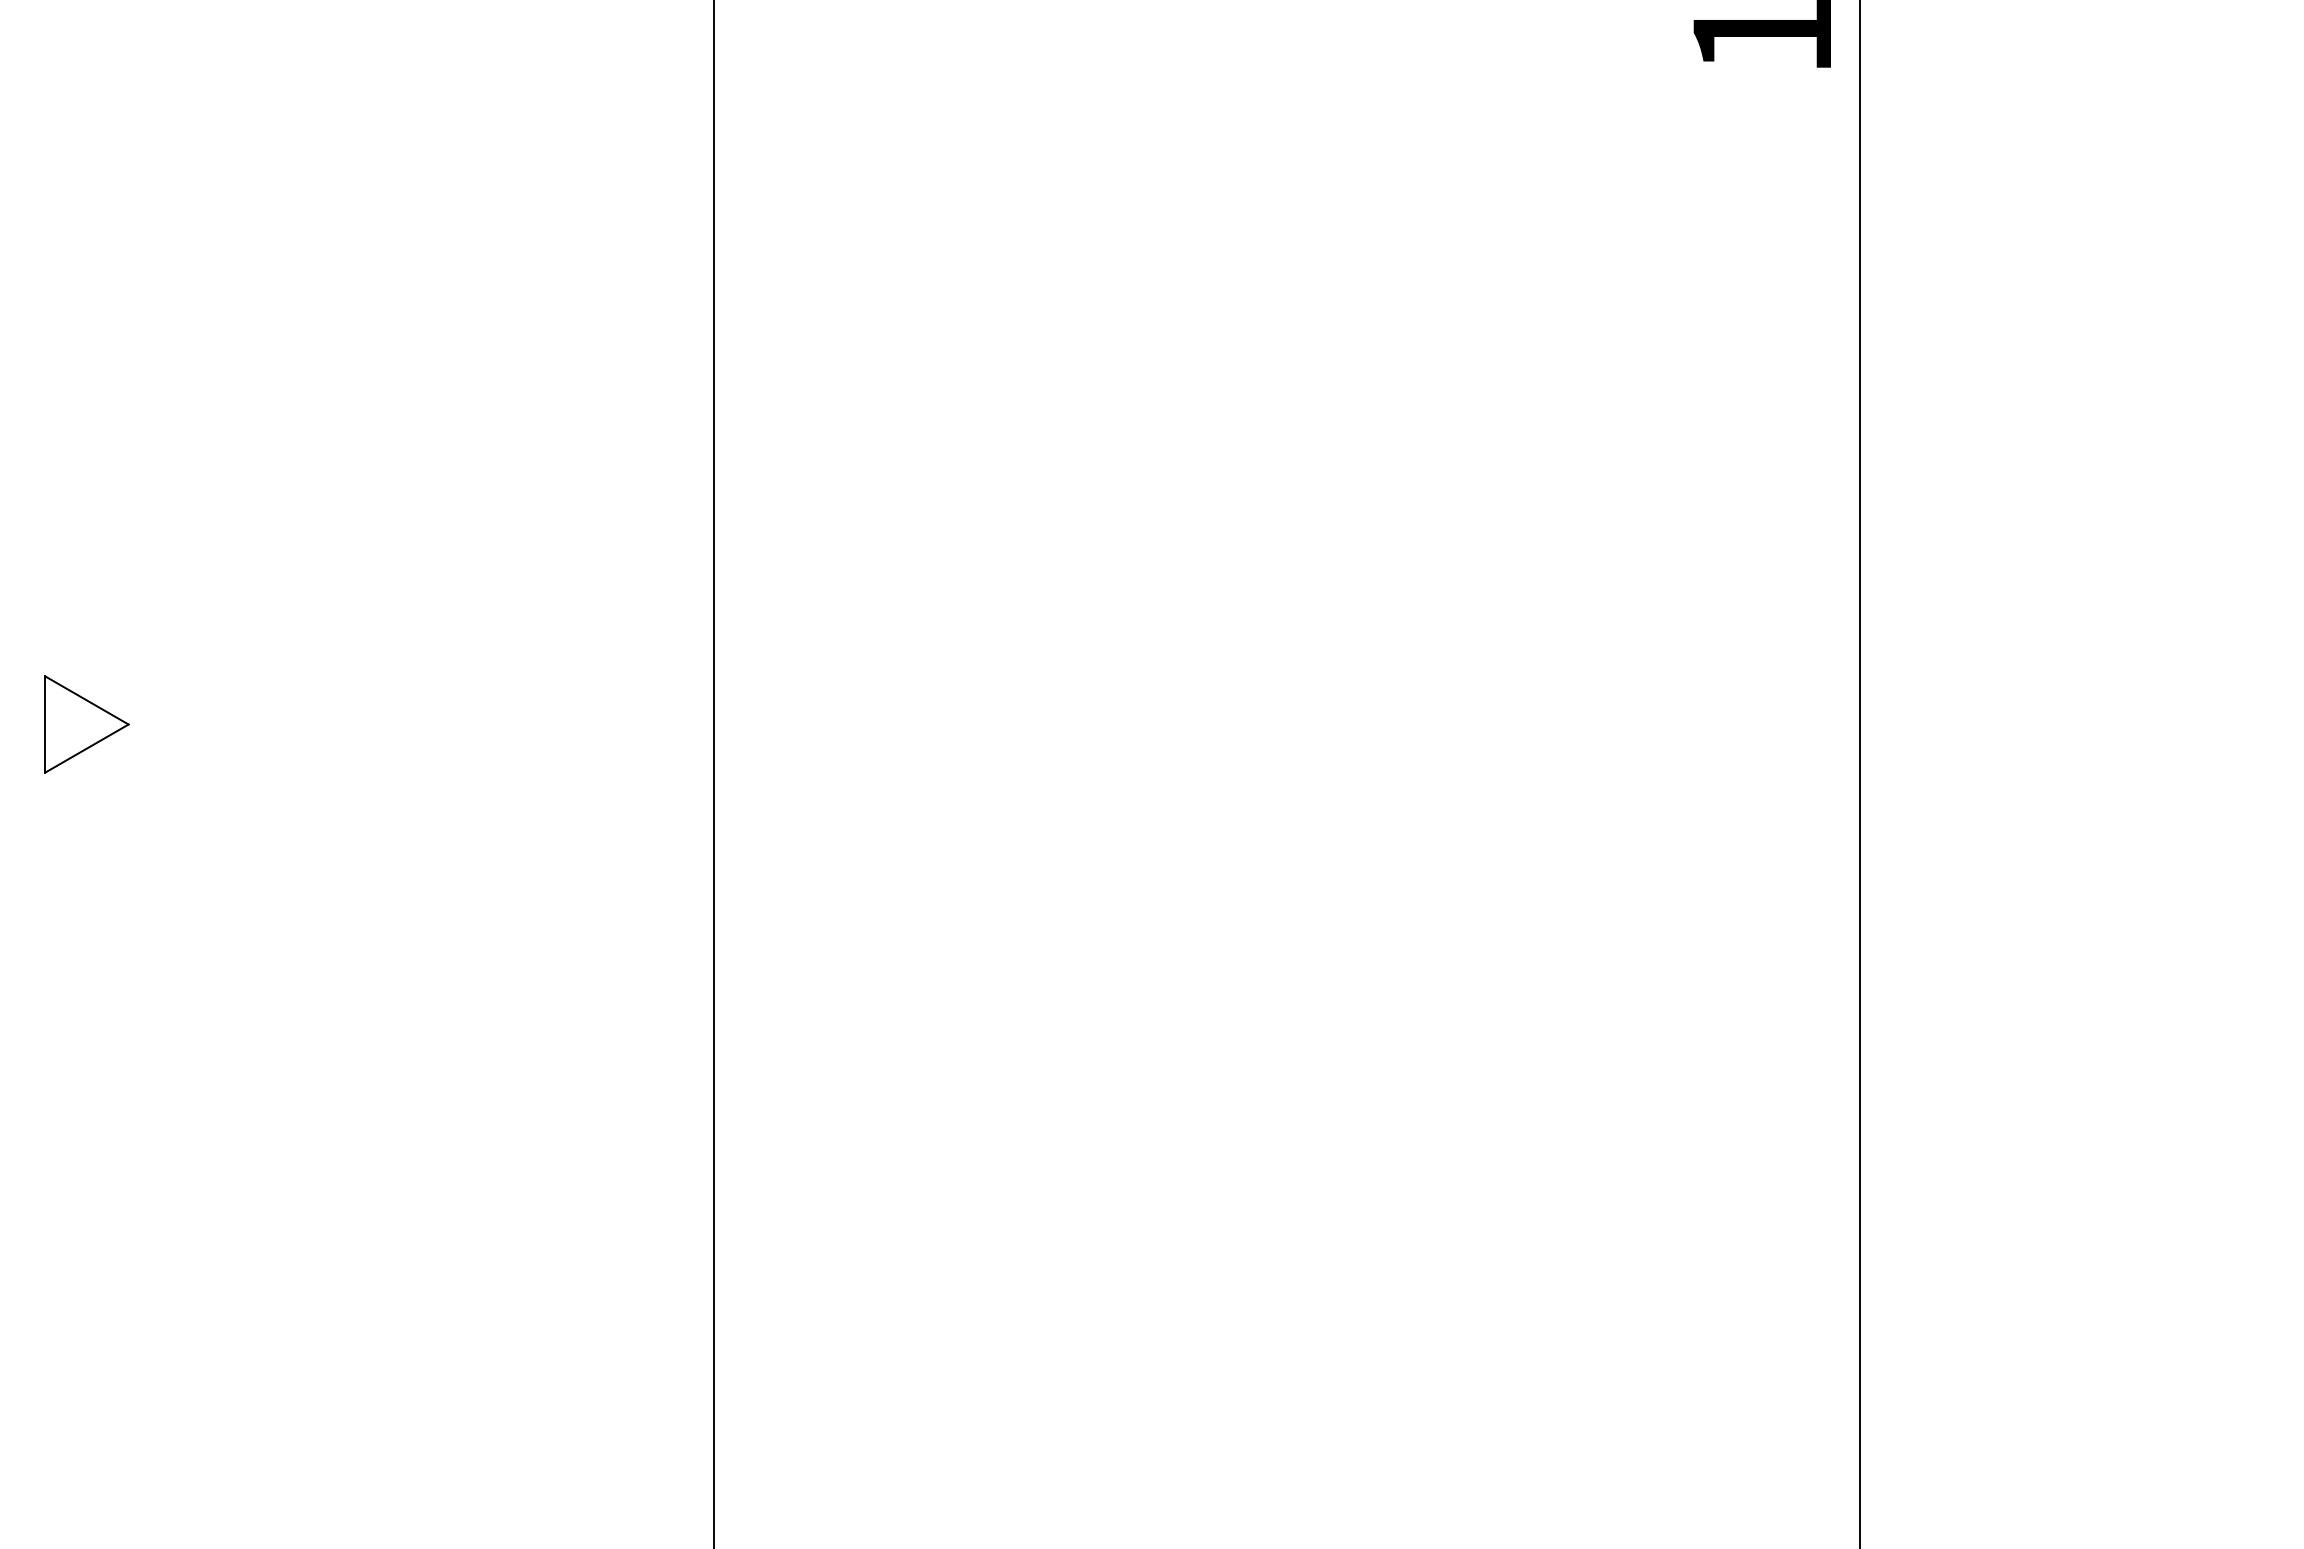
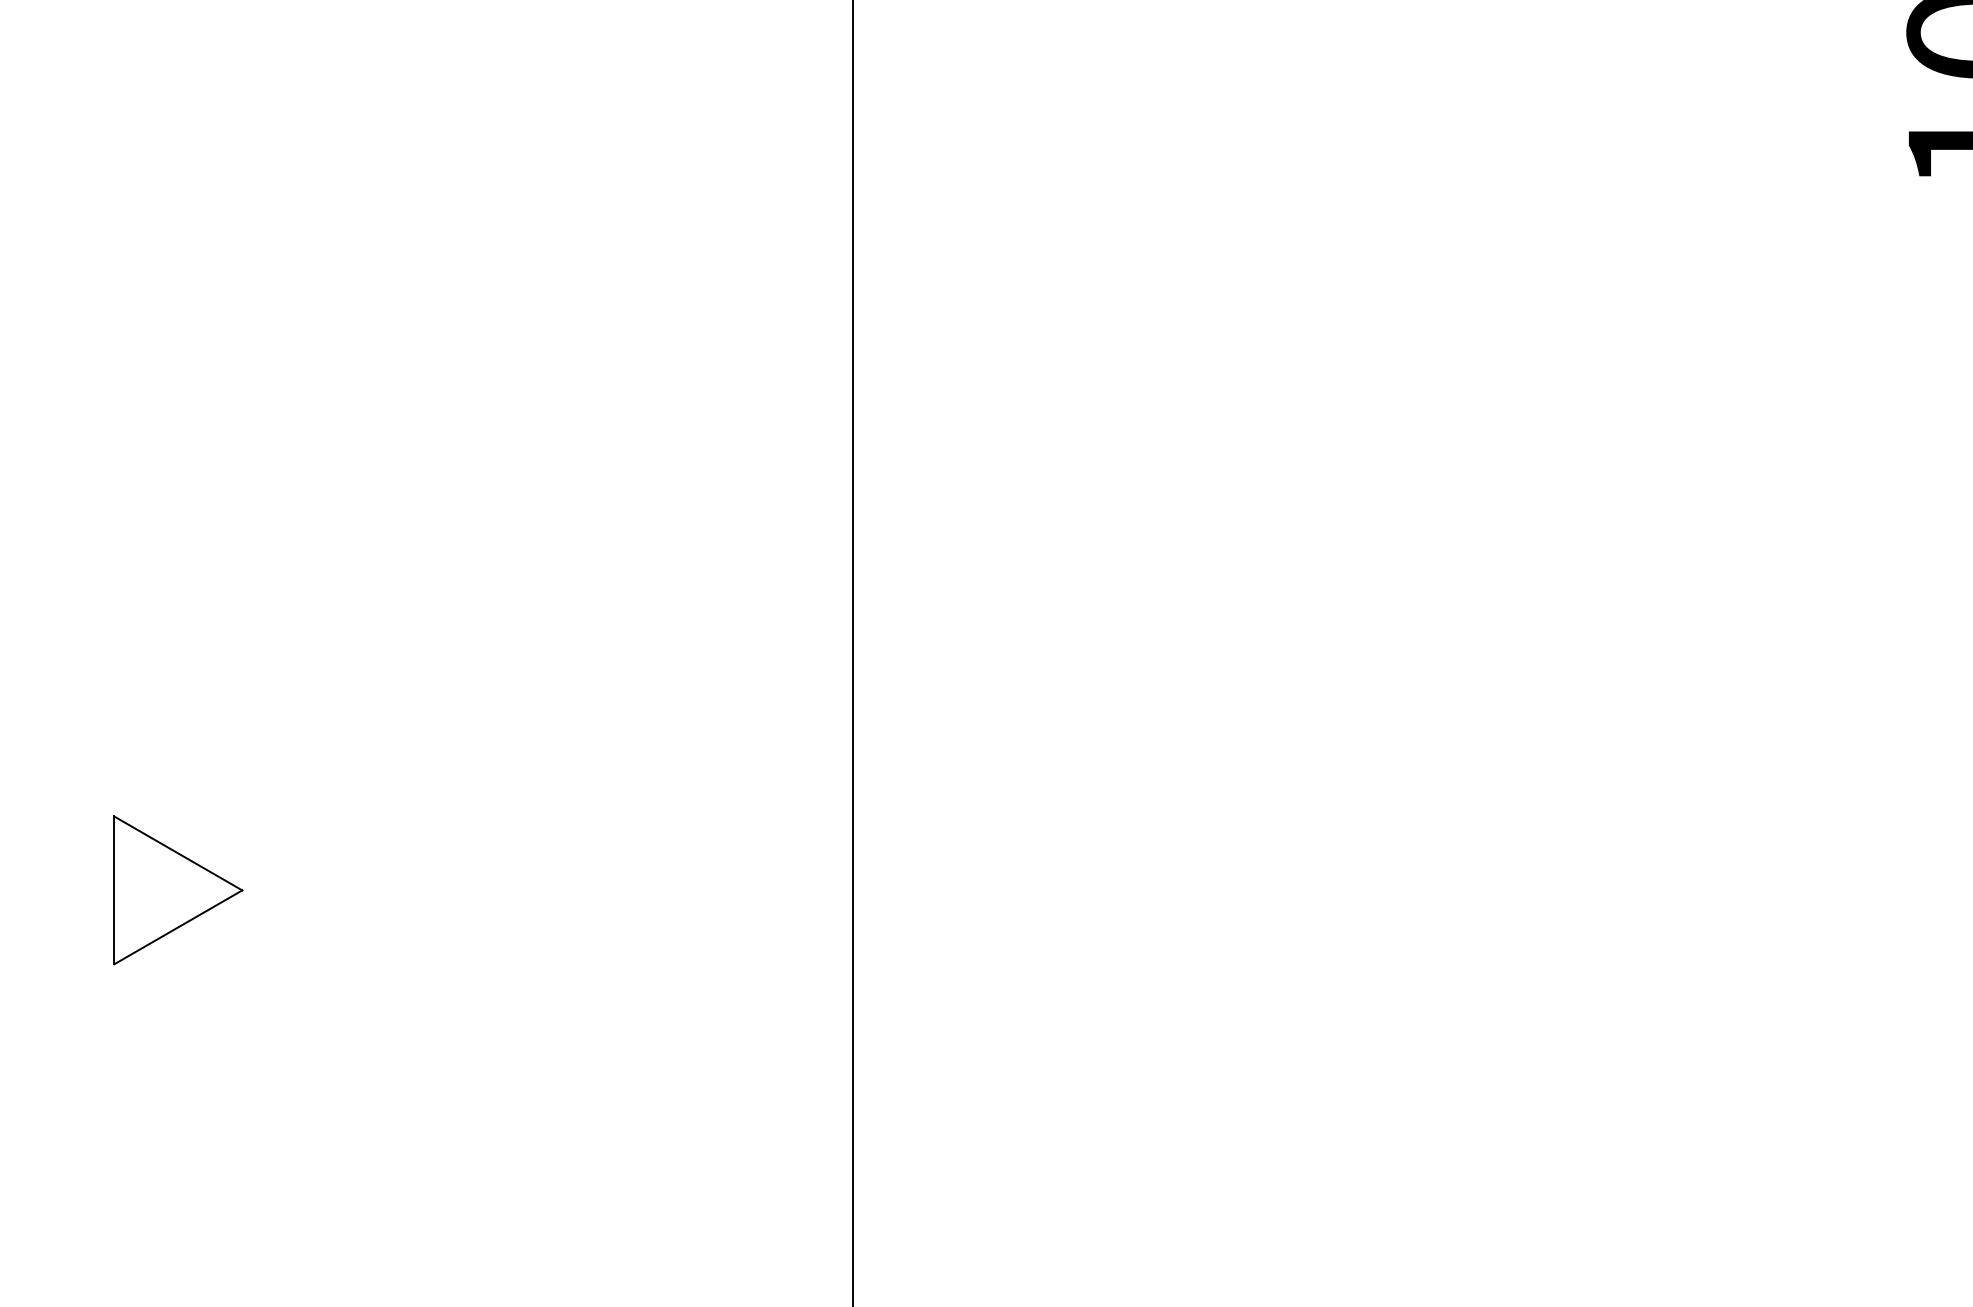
part: (86, 724) -> (177, 890), size x1.43

